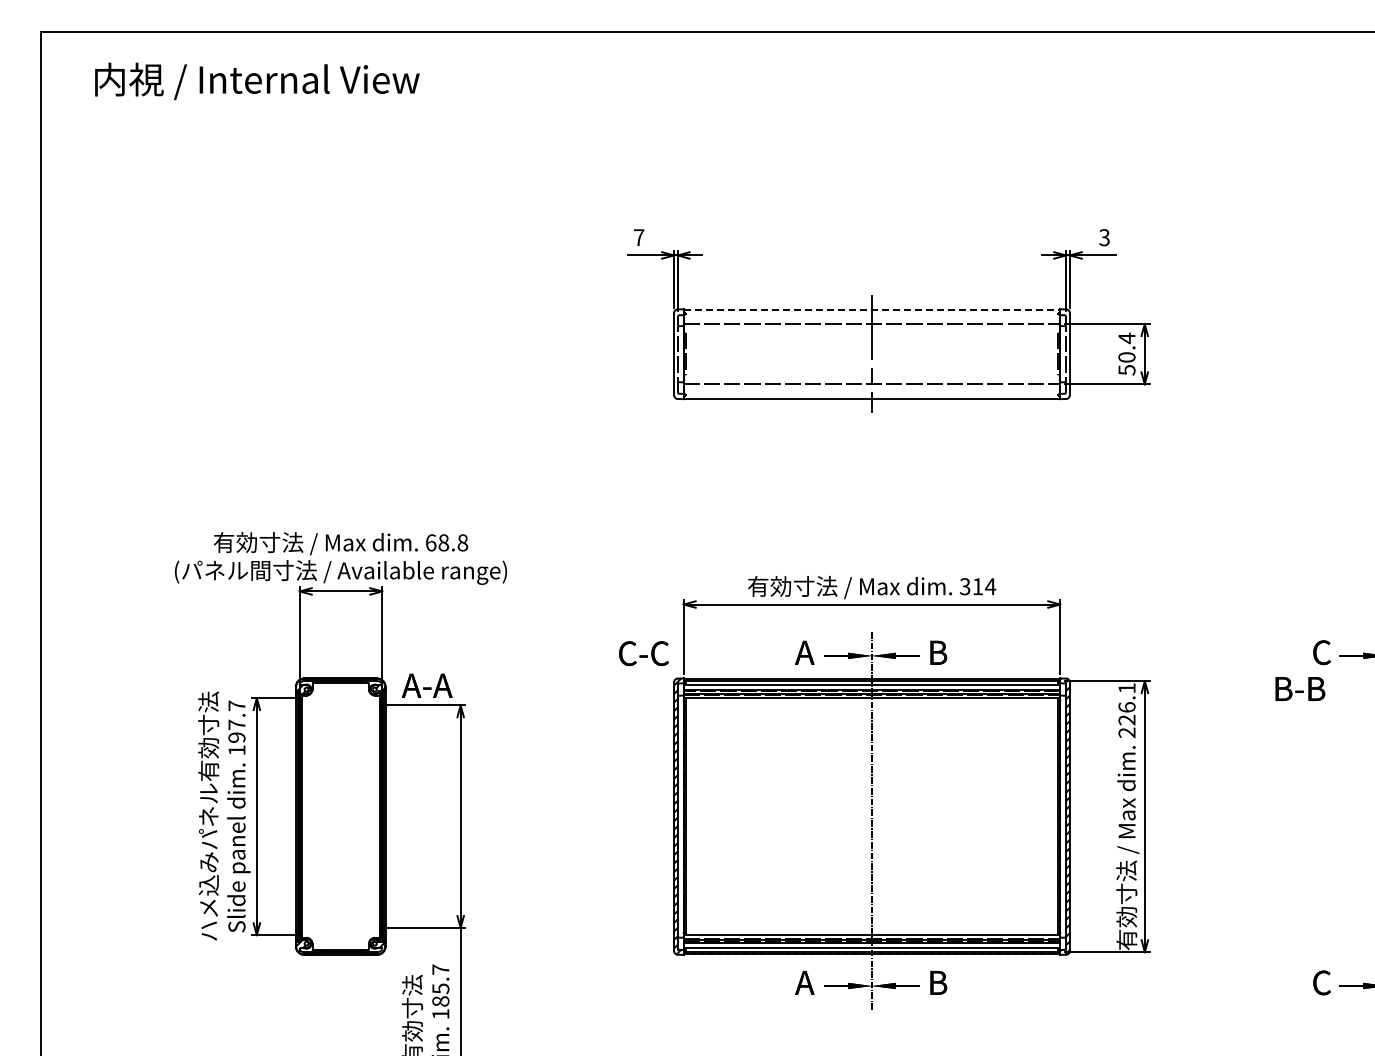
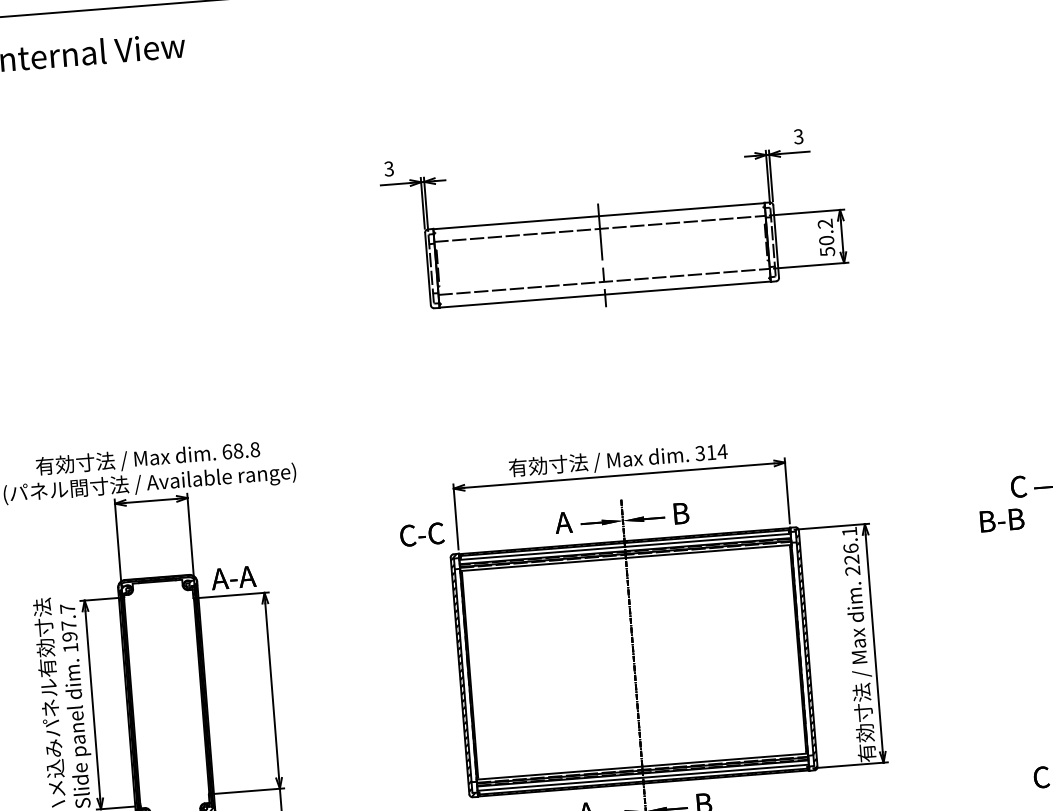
text: (638, 237) -> (388, 168), 7 -> 3
line: (872, 309) -> (599, 216), dashed -> solid
text: (1126, 338) -> (824, 223), 50.4 -> 50.2

